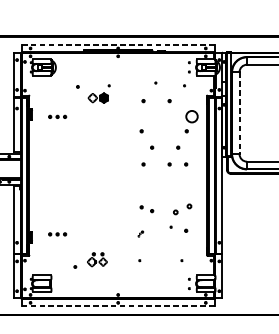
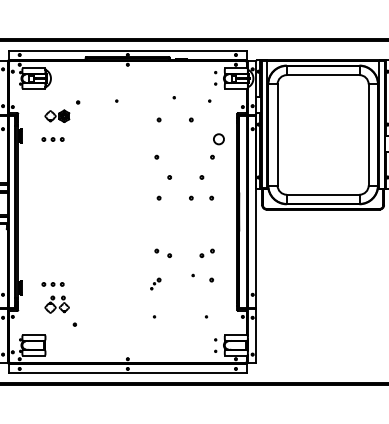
line: (117, 45) -> (127, 51), dashed -> solid
part: (98, 97) -> (57, 115), moved
line: (239, 112) -> (277, 134), dashed -> solid
circle: (191, 116) -> (218, 139), size x0.71
part: (181, 208) -> (206, 252), size x0.62
part: (140, 233) -> (155, 283), size x1.67
part: (96, 259) -> (56, 304), moved
line: (117, 305) -> (127, 372), dashed -> solid

